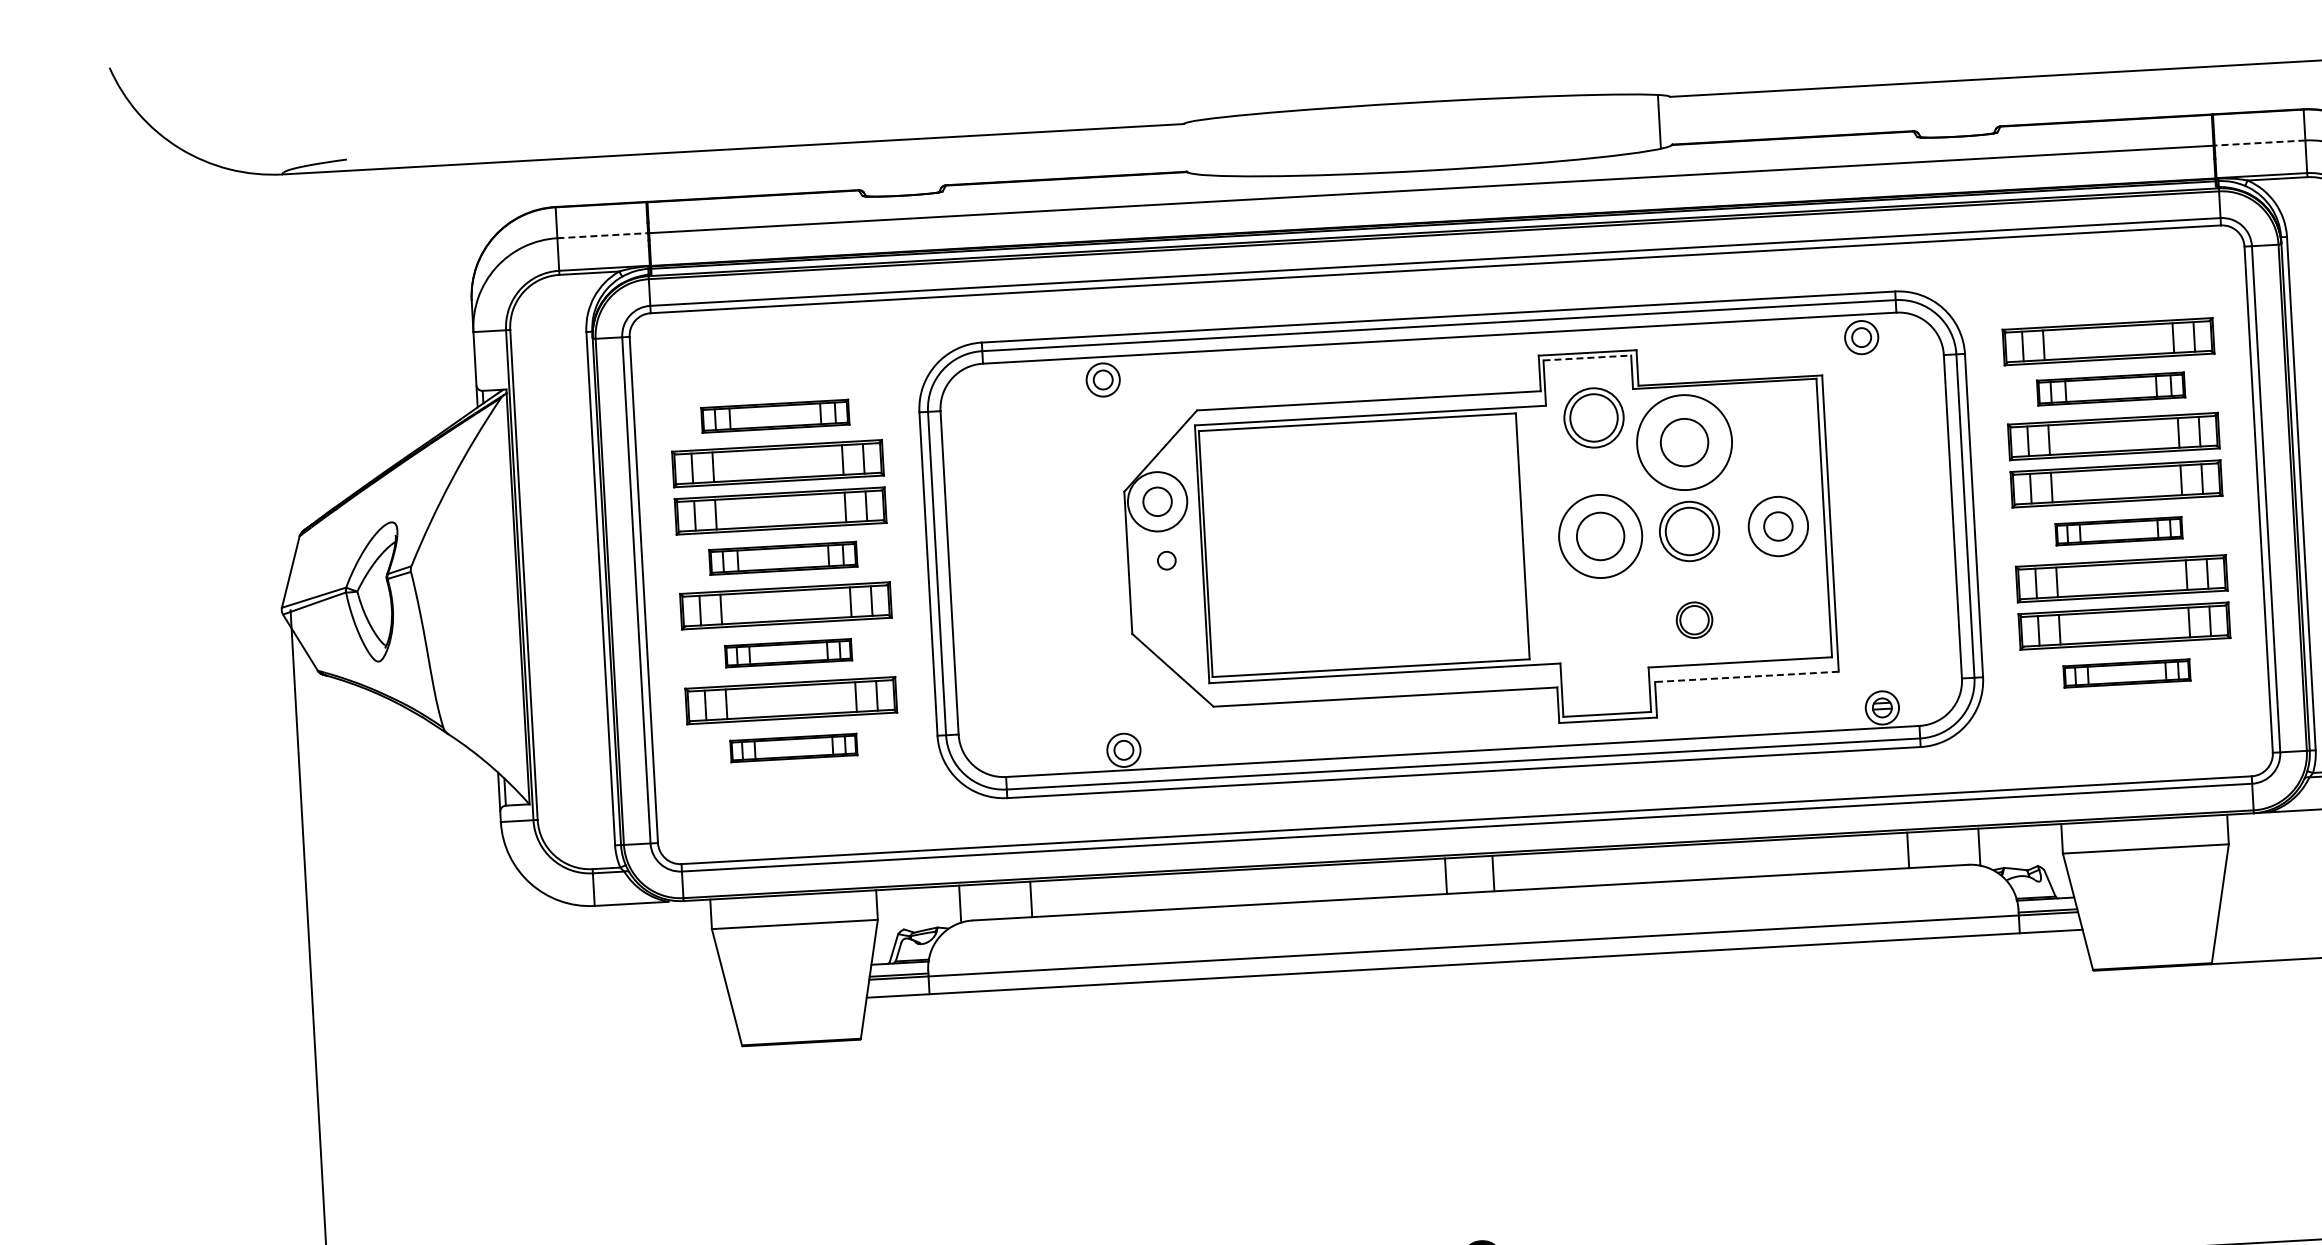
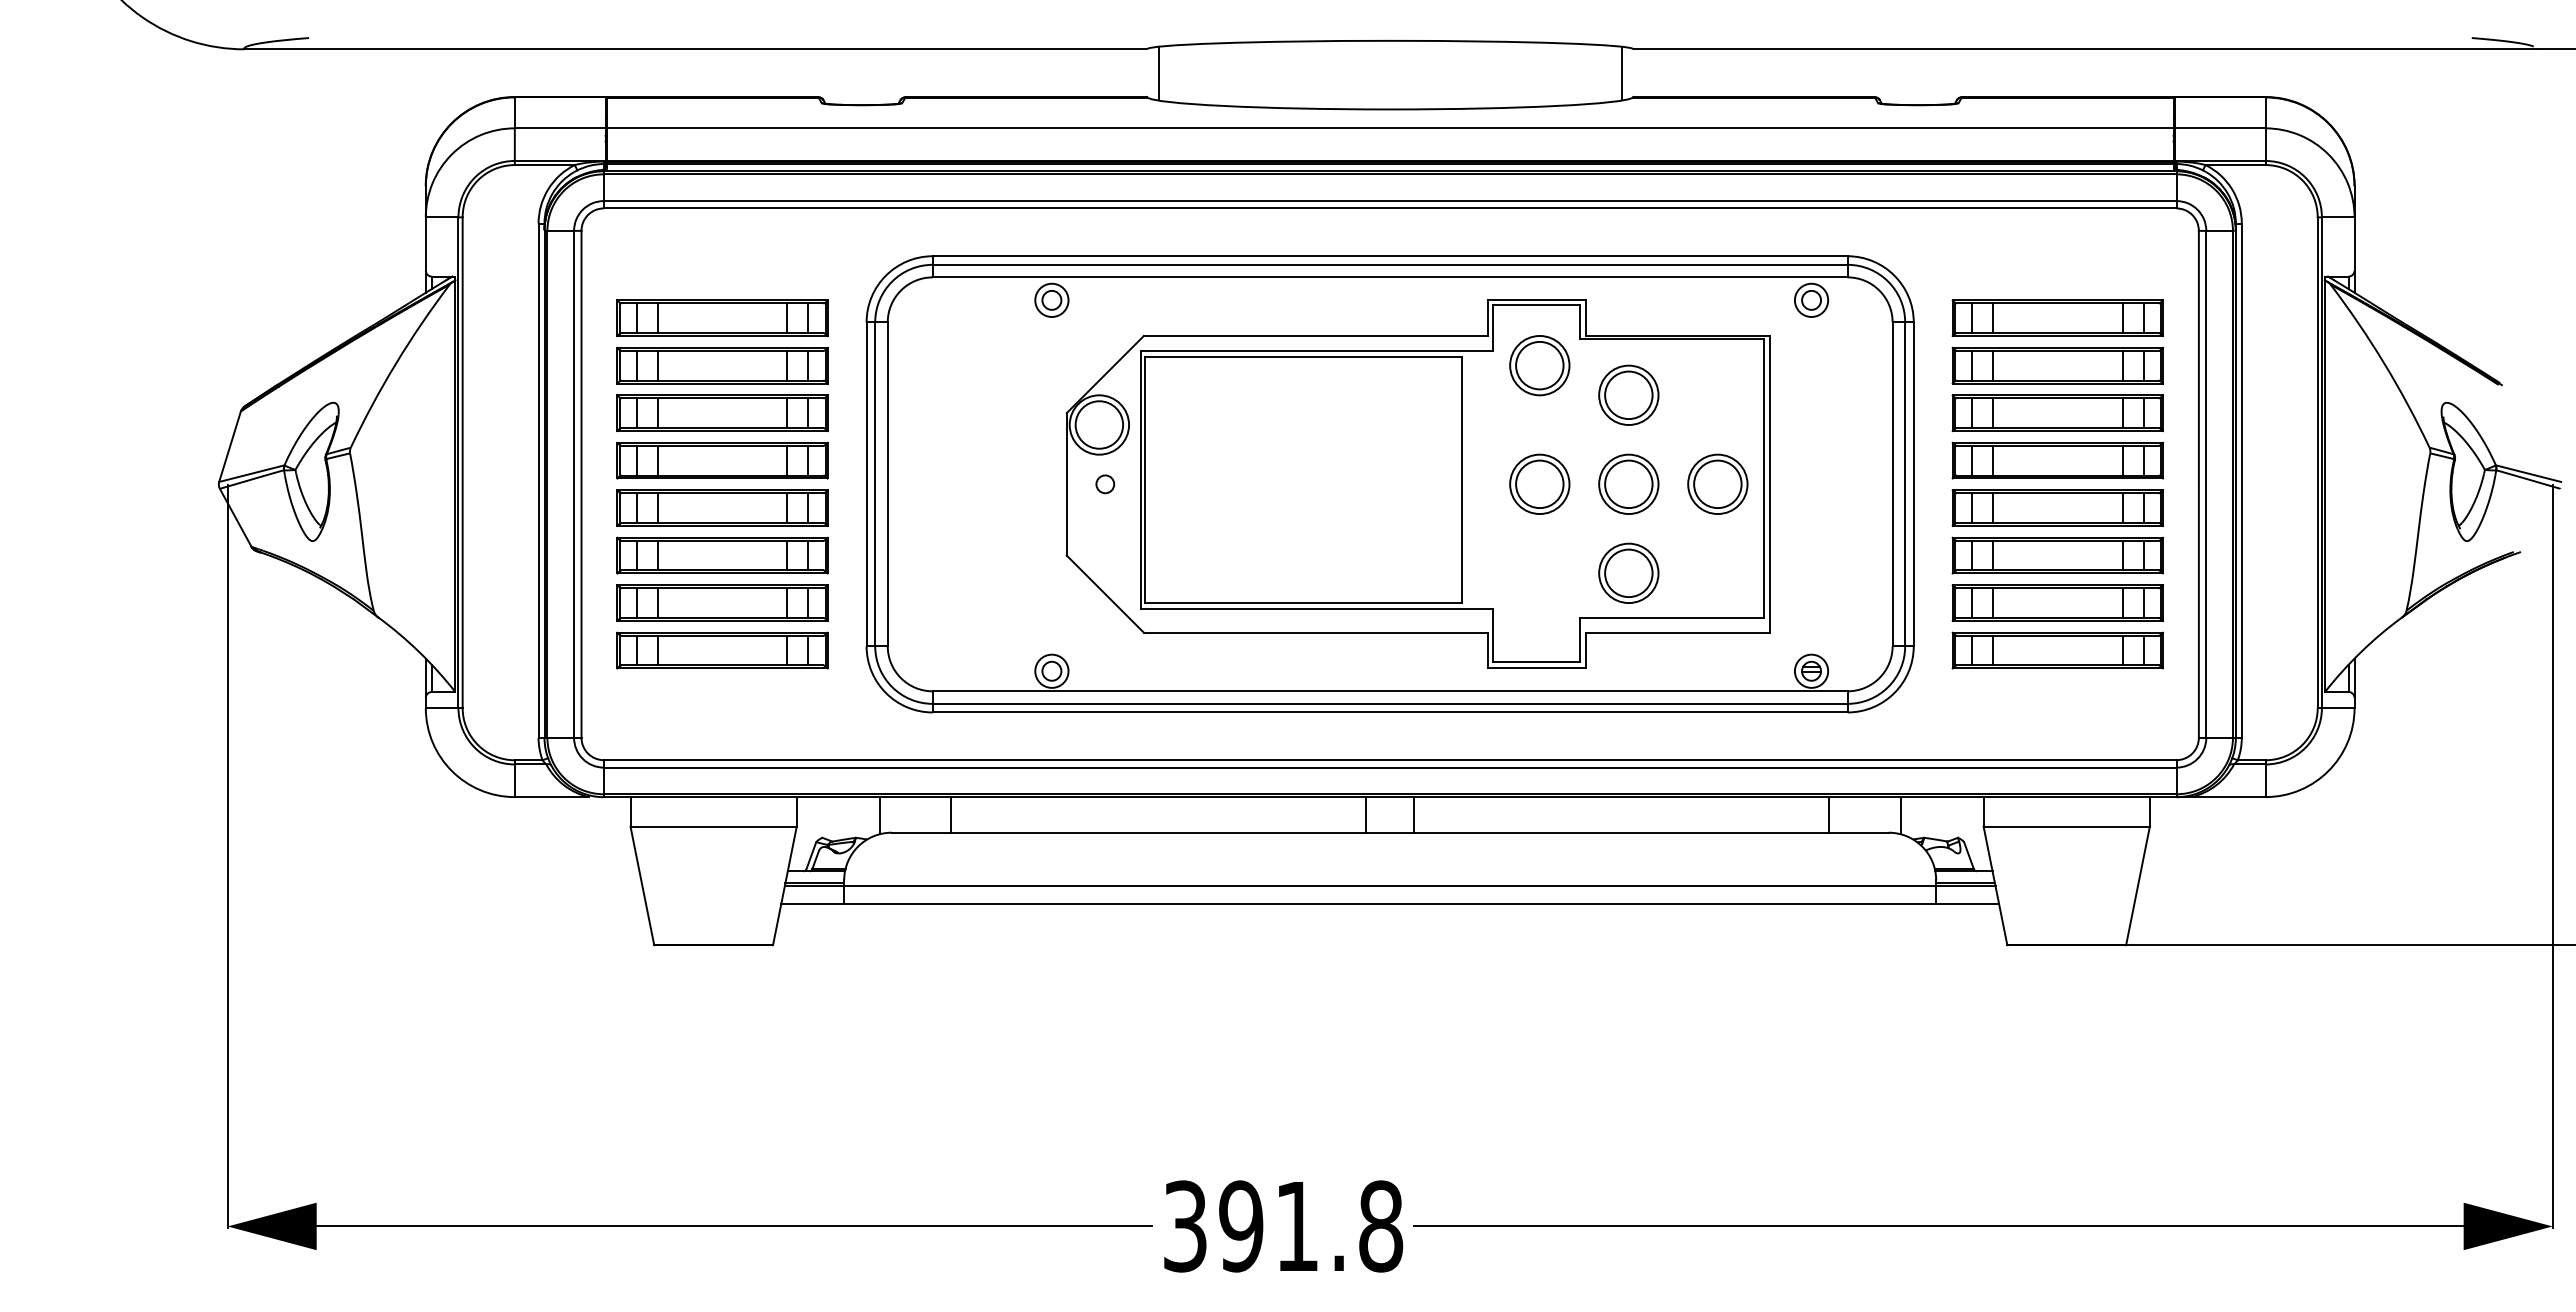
line: (2259, 143) -> (2219, 128), dashed -> solid
line: (1196, 147) -> (1158, 73), added
line: (602, 235) -> (560, 128), dashed -> solid
line: (1587, 358) -> (1536, 305), dashed -> solid
part: (2110, 388) -> (2057, 365), size x1.43
part: (775, 416) -> (722, 318), size x1.43
circle: (1684, 442) -> (1628, 395), size x0.62
circle: (1157, 501) -> (1099, 424), size x1.67
circle: (1778, 526) -> (1717, 484), size x1.67
part: (2118, 530) -> (2057, 507), size x1.67
circle: (1600, 536) -> (1539, 484), size x0.71
part: (783, 558) -> (722, 460), size x1.43
part: (1694, 619) -> (1628, 572), size x1.67
part: (788, 653) -> (722, 555), size x1.67
part: (2126, 673) -> (2057, 650), size x1.67
line: (1747, 676) -> (1678, 632), dashed -> solid
part: (793, 747) -> (722, 650), size x1.67

